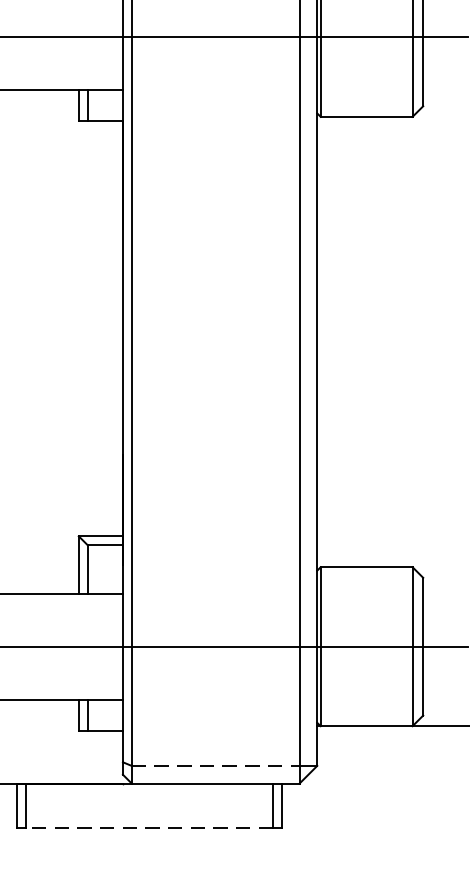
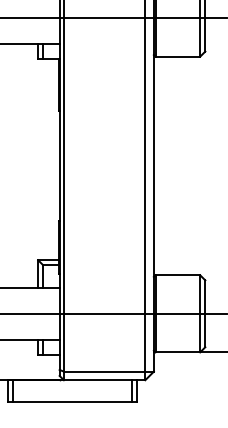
line: (215, 765) -> (104, 371), dashed -> solid
line: (149, 827) -> (72, 401), dashed -> solid

